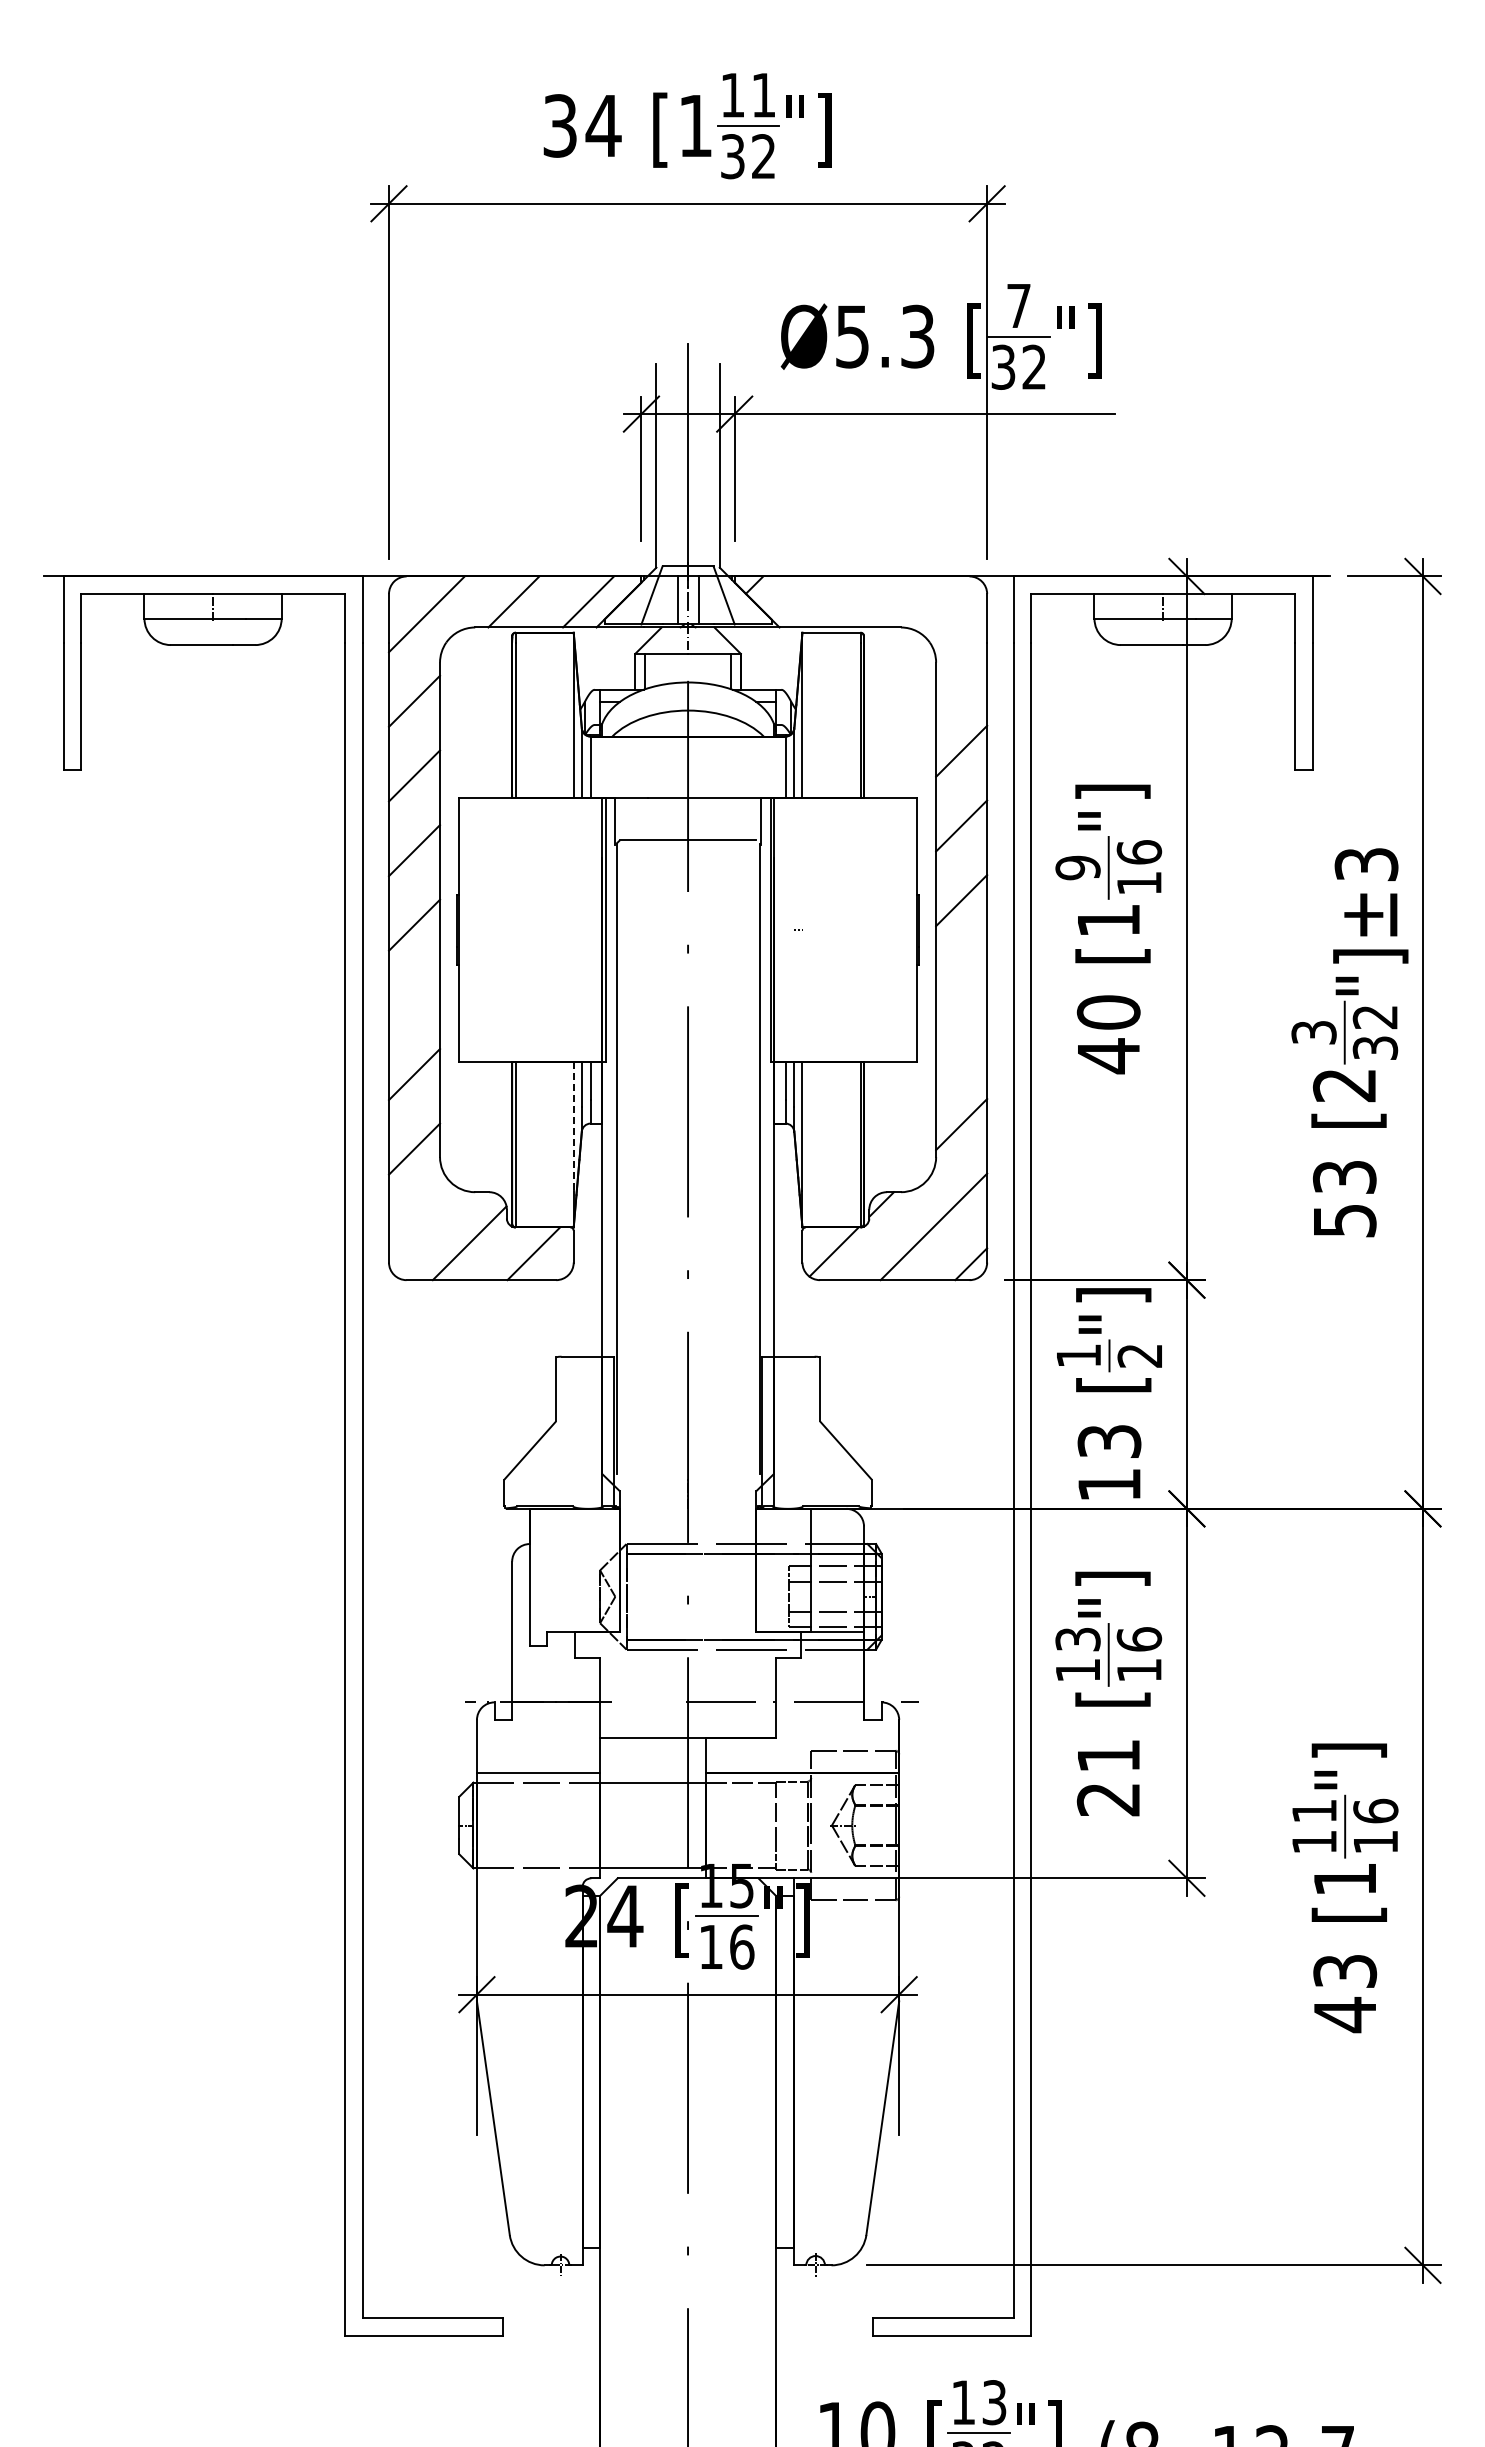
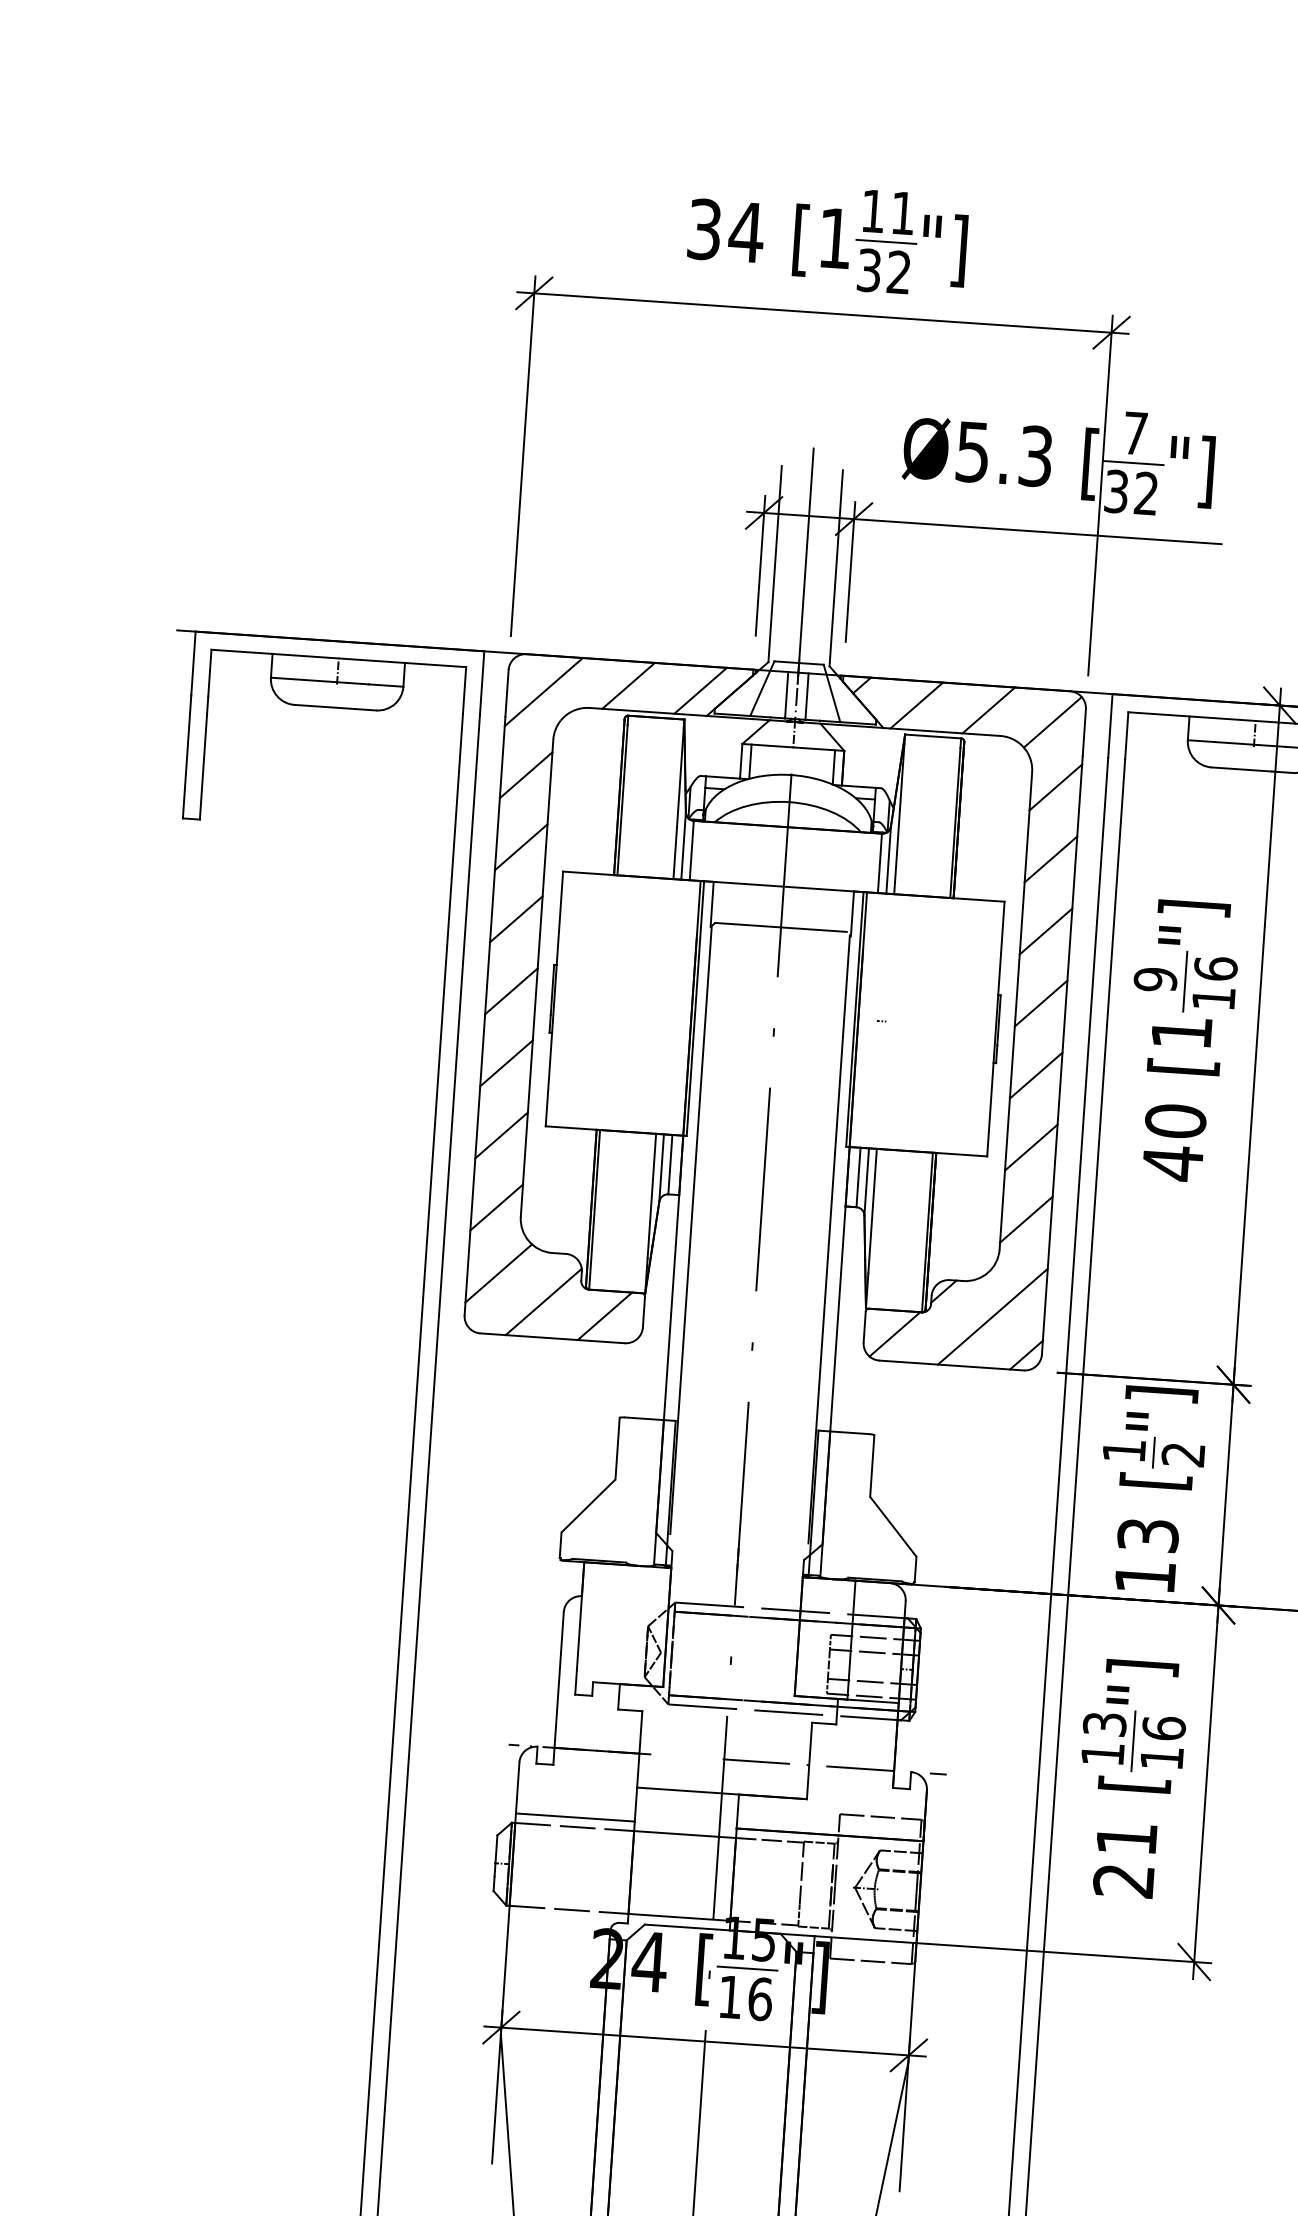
line: (811, 601) -> (915, 705), added
line: (886, 601) -> (988, 709), added
line: (953, 609) -> (1052, 722), added
line: (961, 676) -> (1055, 787), added
line: (961, 974) -> (1036, 1074), added
line: (414, 999) -> (506, 1063), added
line: (961, 1049) -> (1031, 1147), added
line: (573, 1127) -> (651, 1197), dashed -> solid
line: (421, 1216) -> (499, 1272), added

